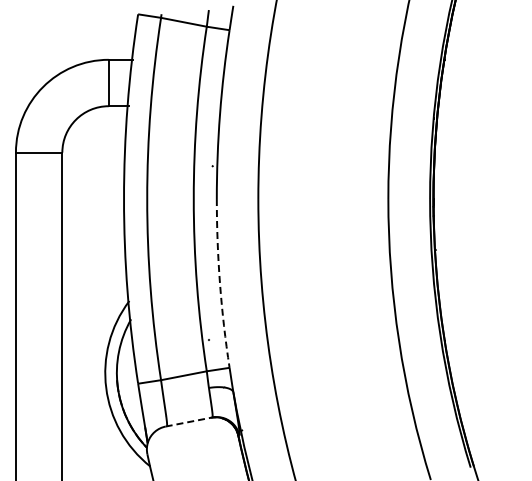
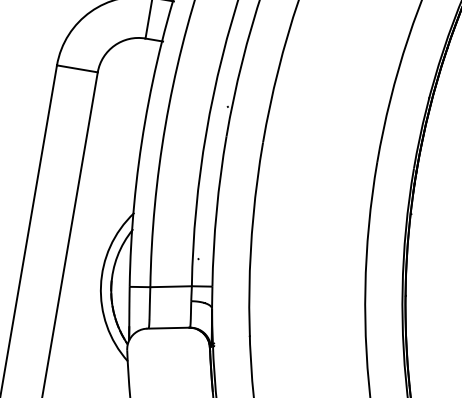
arc: (220, 283) -> (217, 211), dashed -> solid
line: (188, 422) -> (168, 328), dashed -> solid

